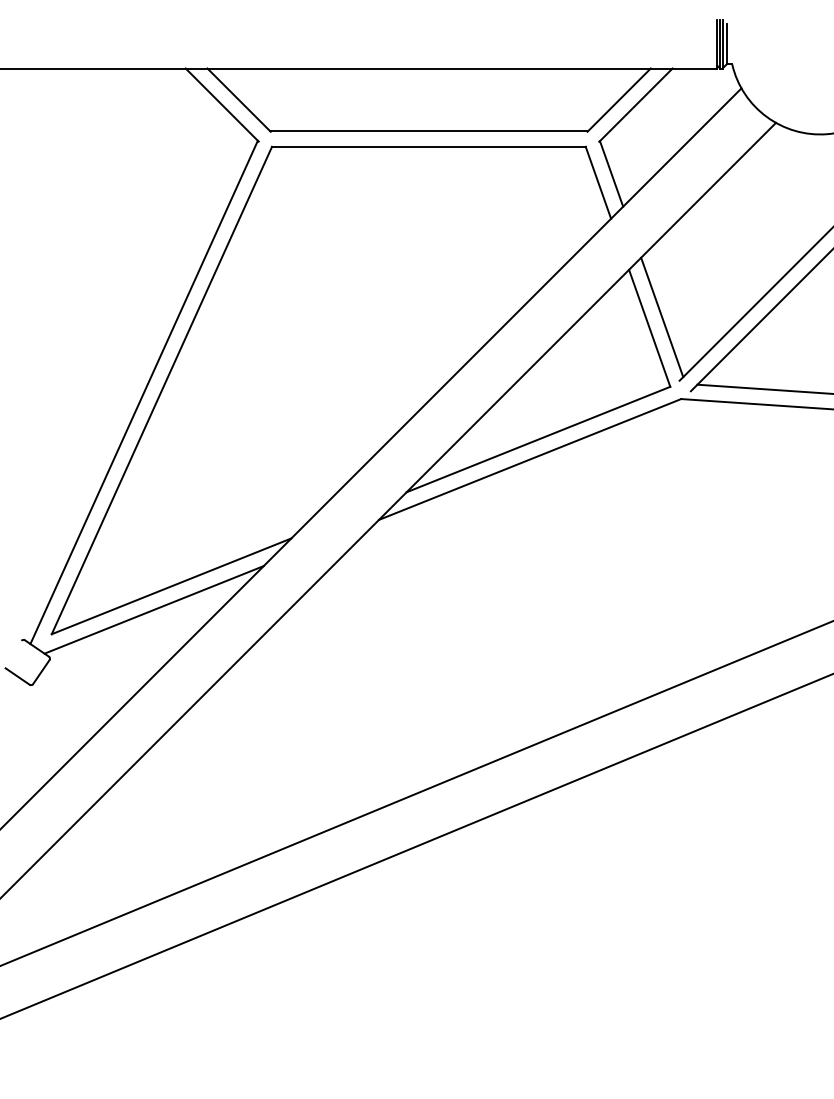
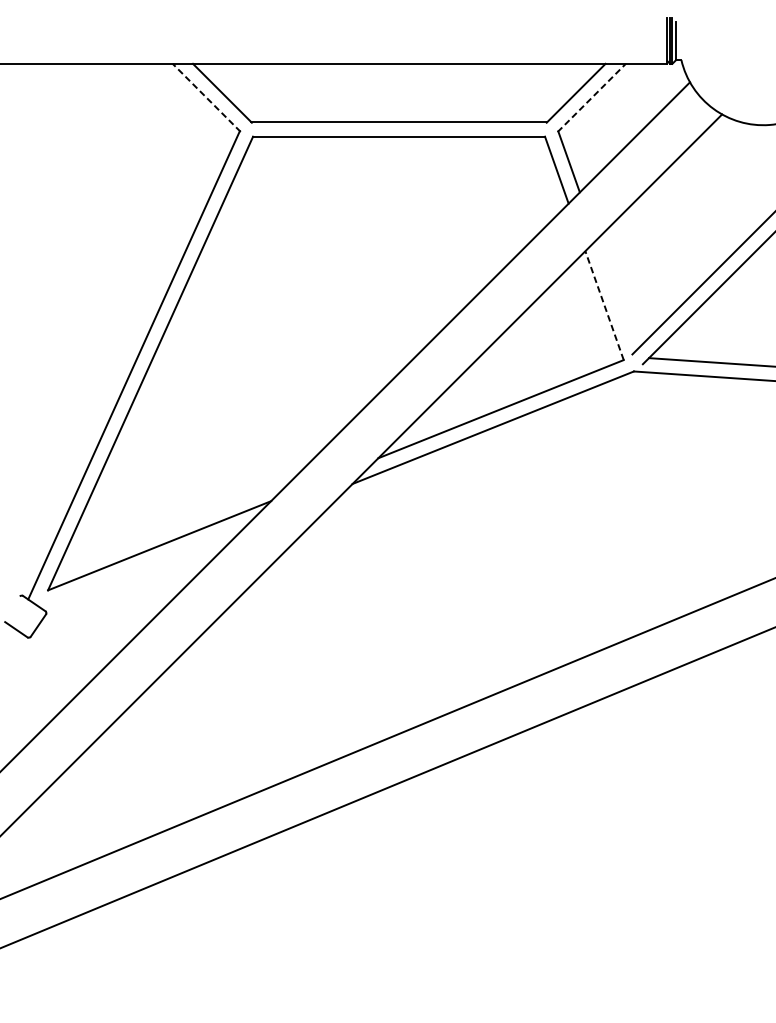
line: (222, 105) -> (206, 98), solid -> dashed
line: (635, 105) -> (591, 98), solid -> dashed
line: (662, 317) -> (616, 295), removed
line: (649, 327) -> (604, 304), solid -> dashed
line: (153, 609) -> (142, 567), removed

